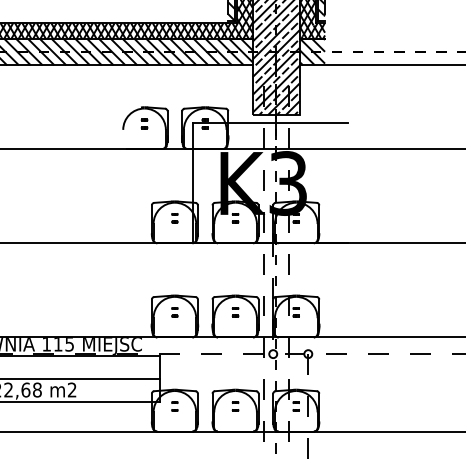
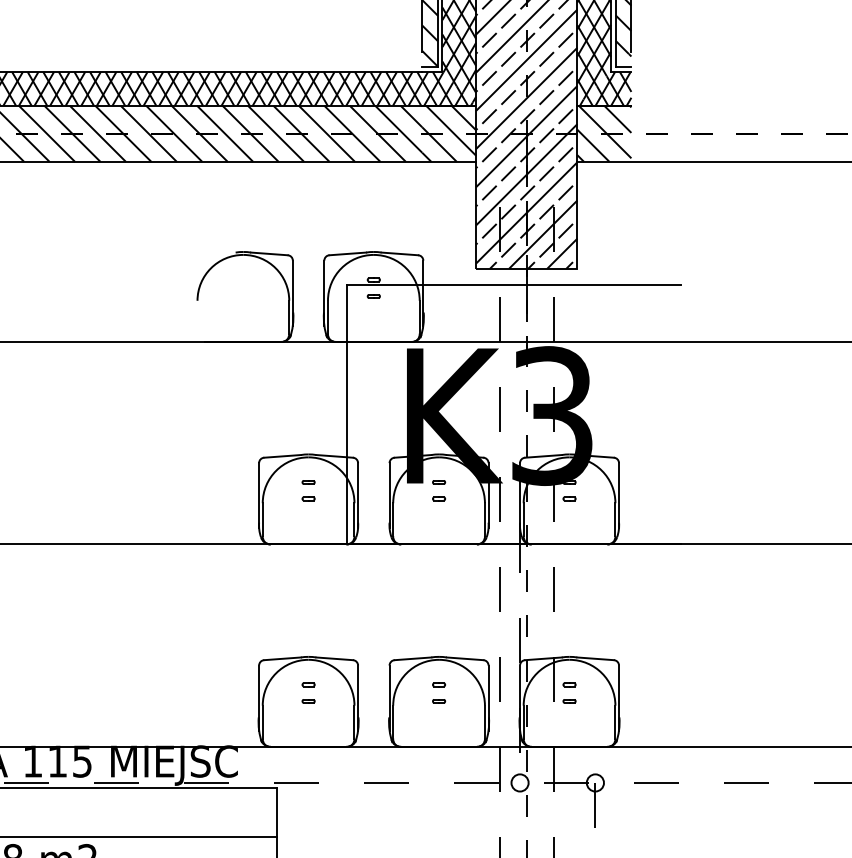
part: (144, 123) -> (243, 287), removed

